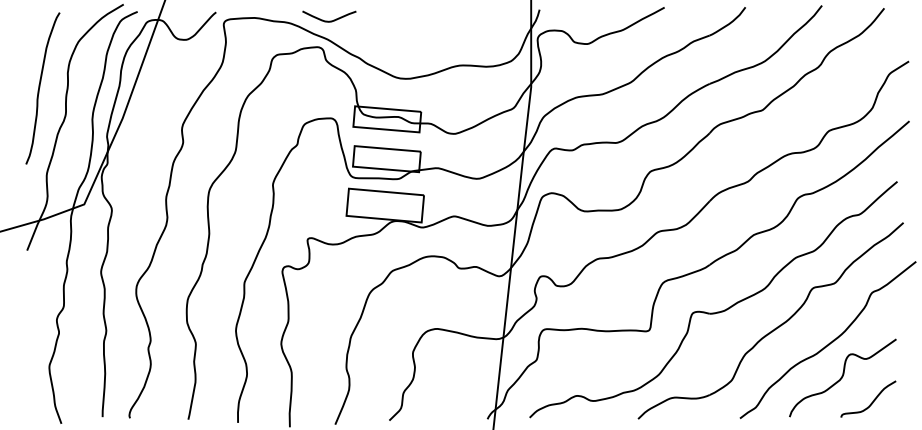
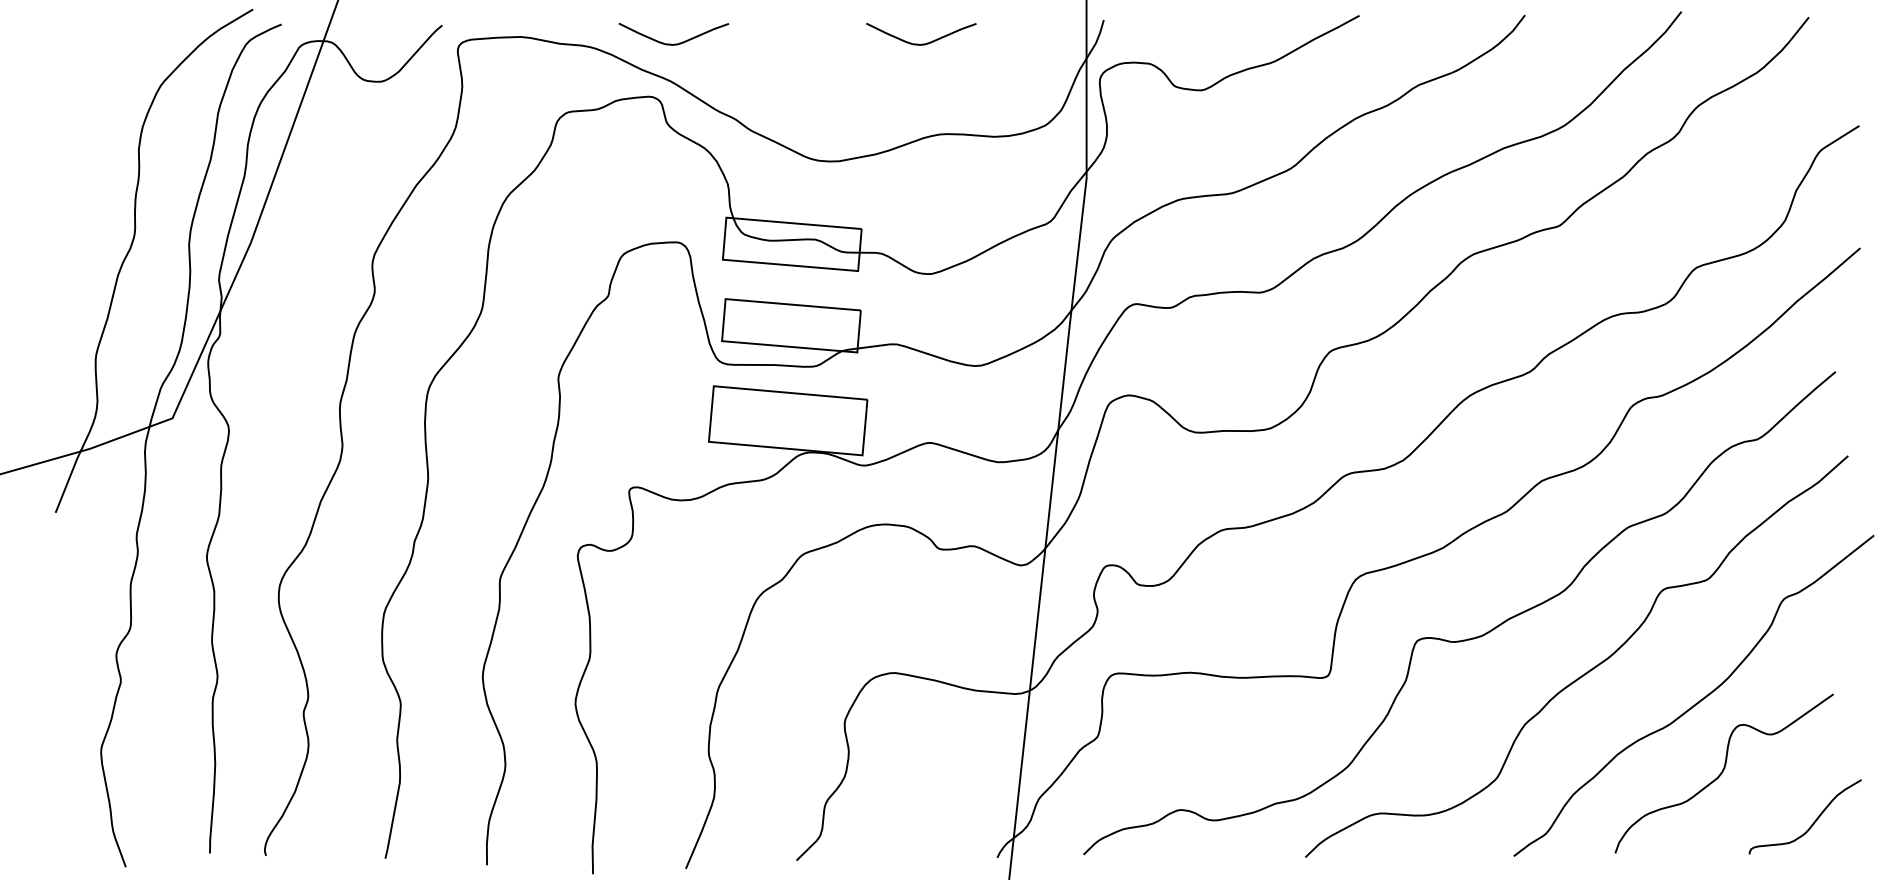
curve: (450, 20) -> (921, 42), added
curve: (40, 87) -> (82, 179), removed
curve: (872, 401) -> (1813, 821), moved

